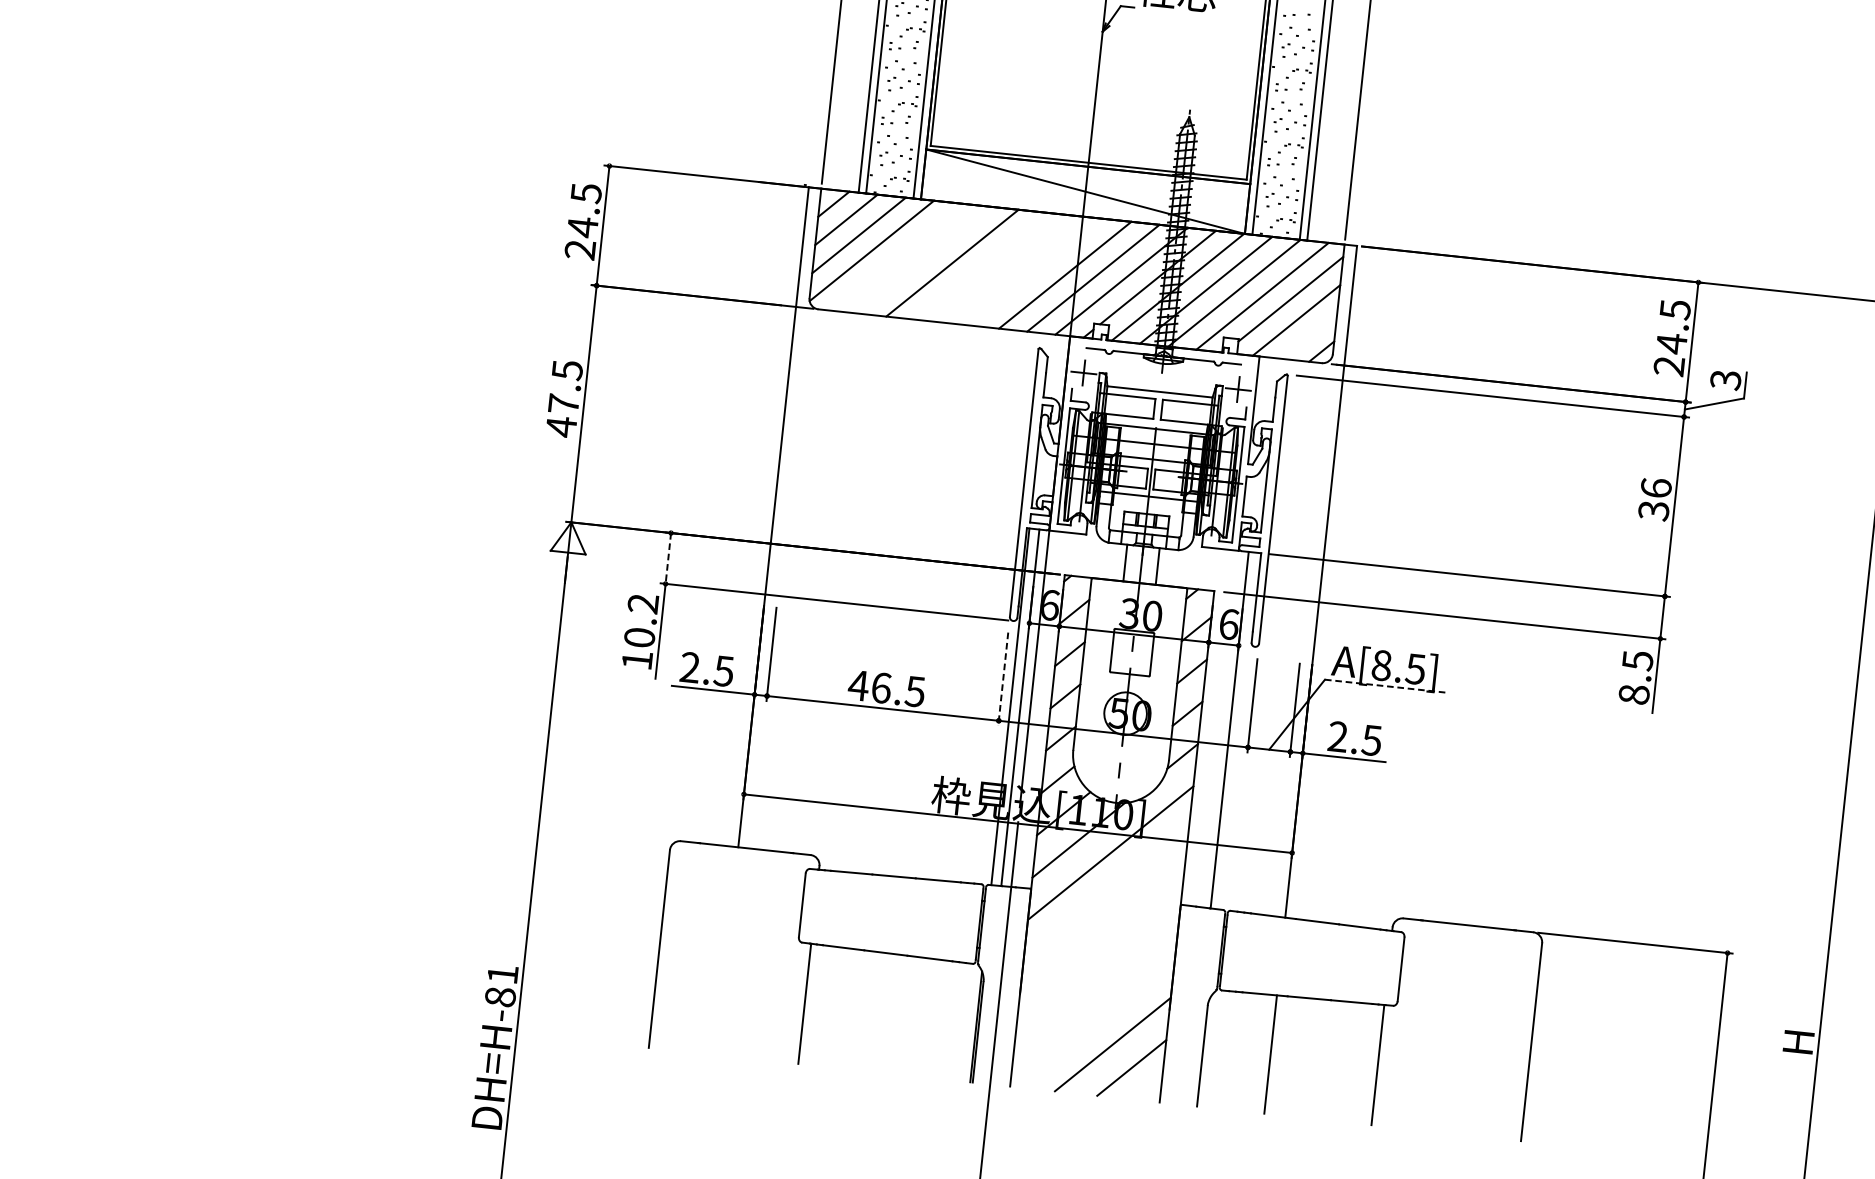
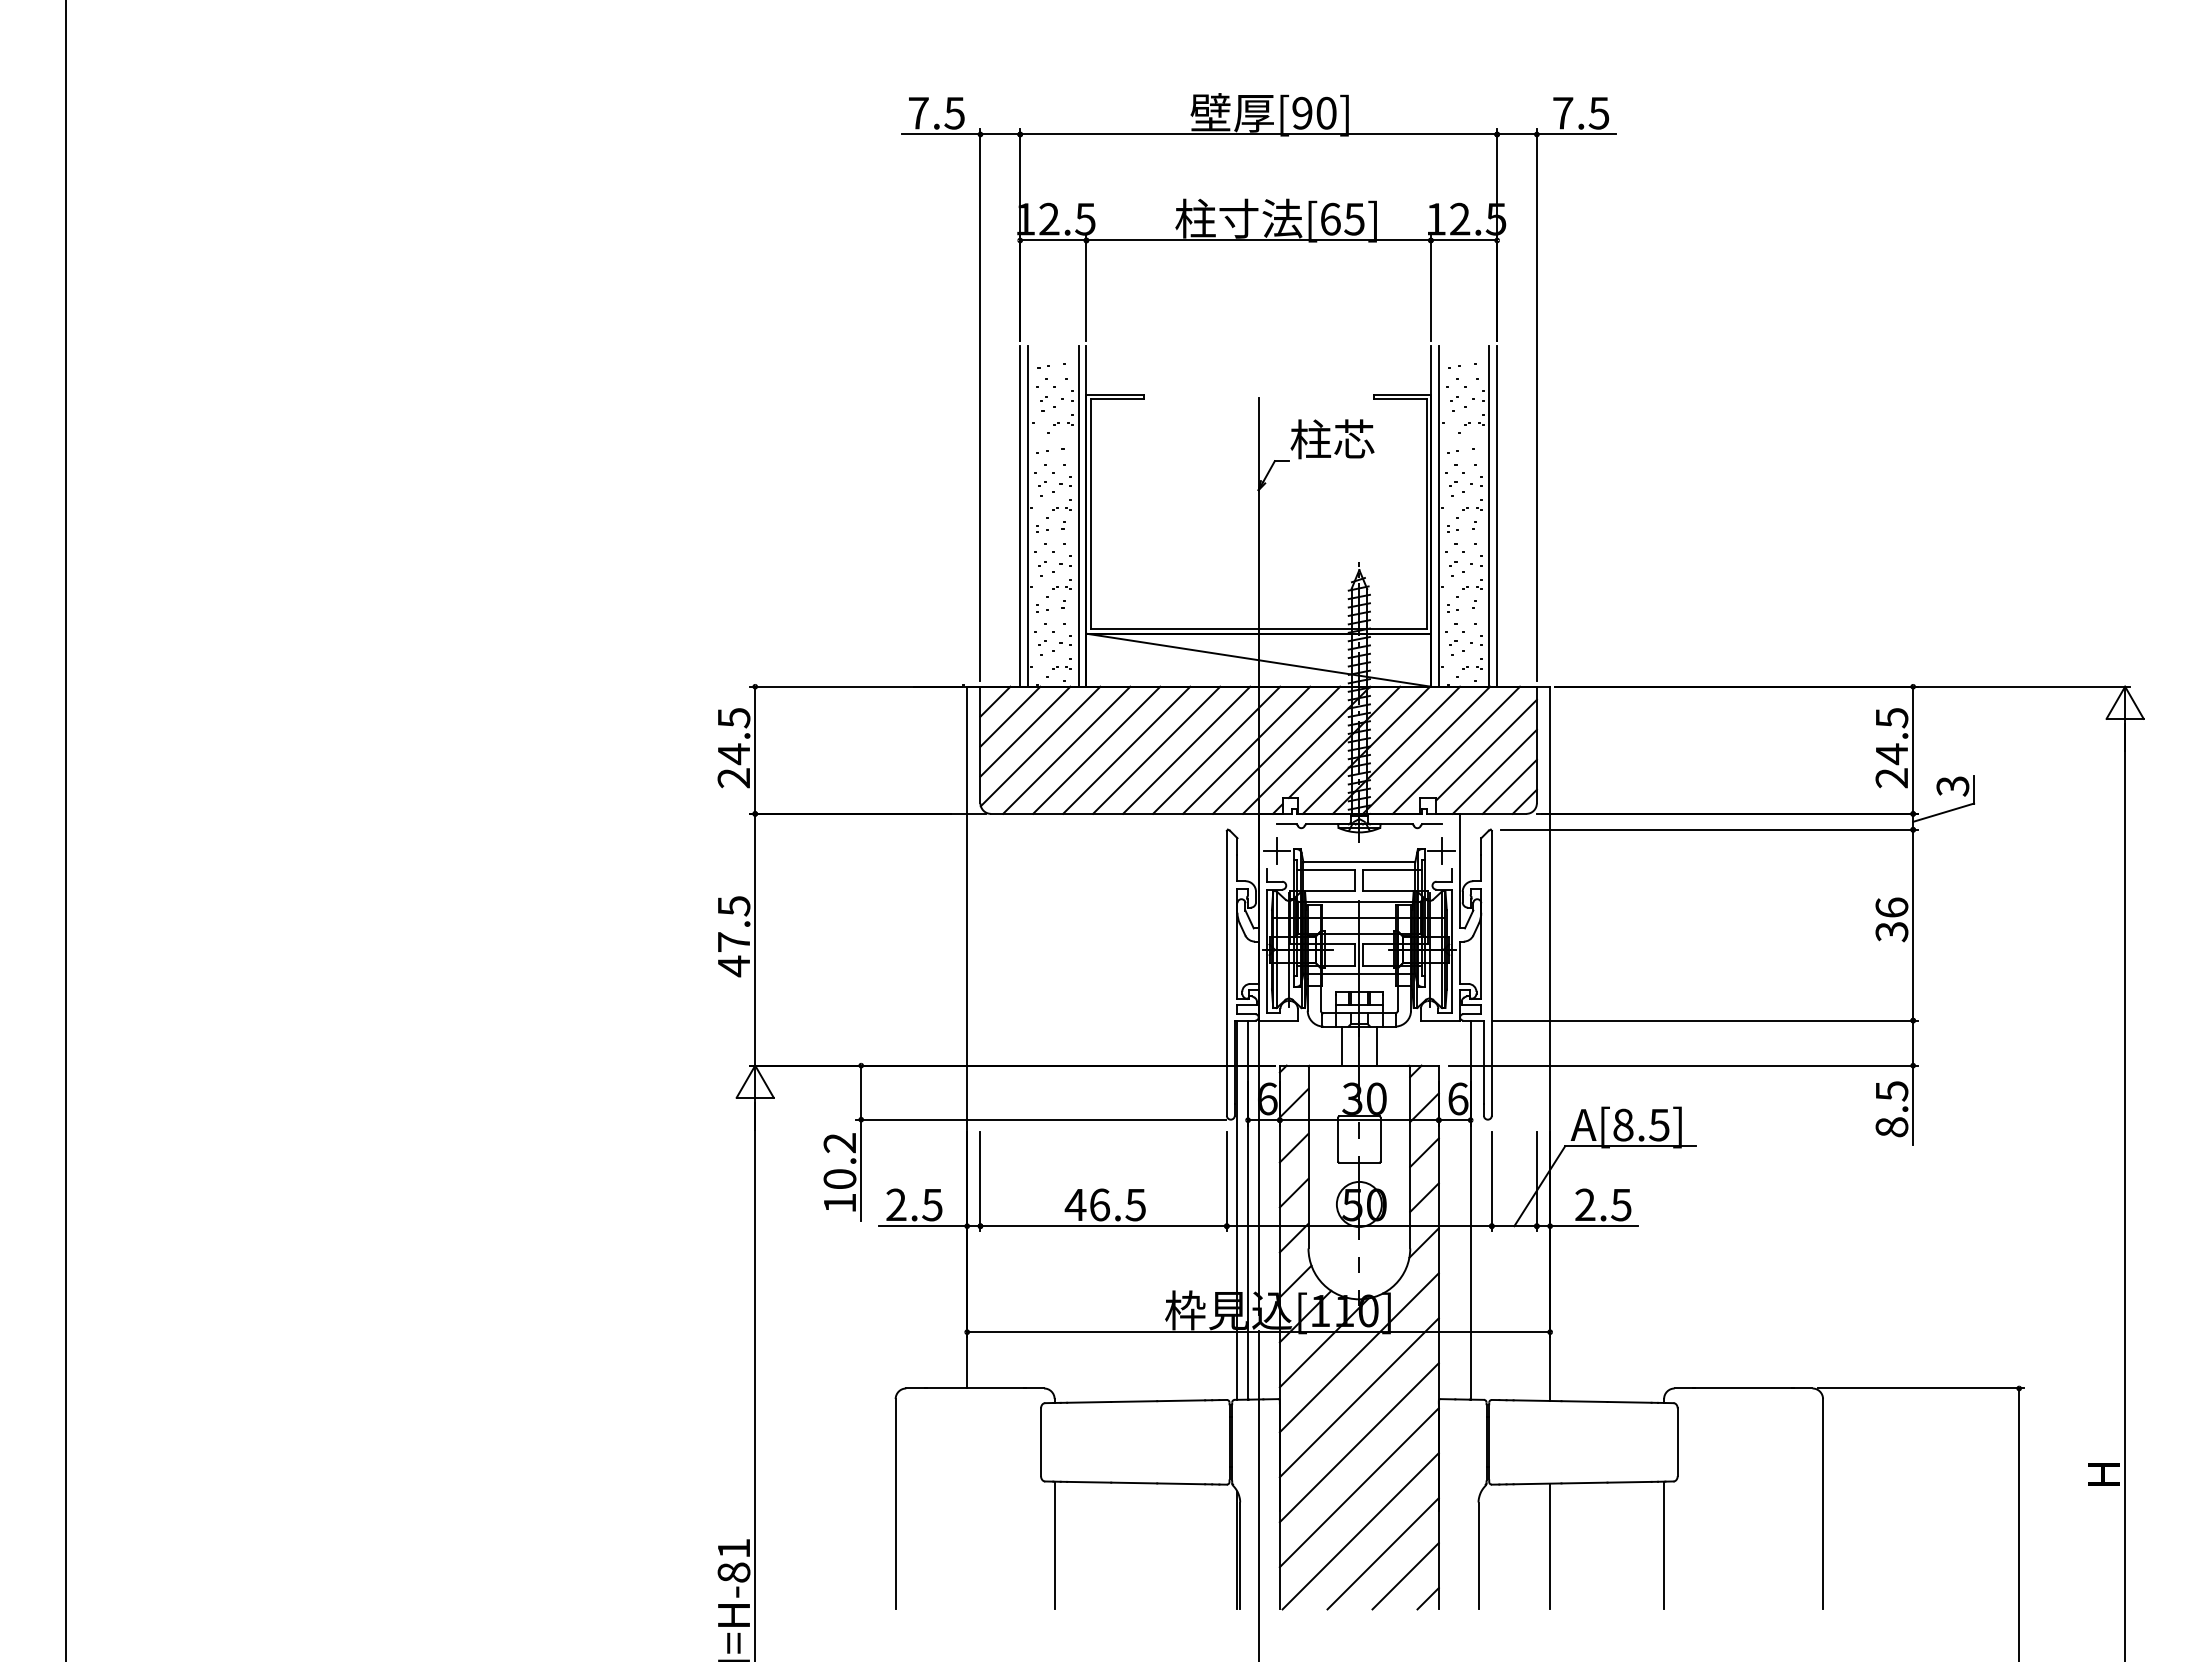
line: (895, 256) -> (1066, 749), added
line: (924, 259) -> (1096, 749), added
line: (980, 265) -> (1156, 749), added
line: (1008, 268) -> (1186, 749), added
line: (1036, 271) -> (1216, 749), added
line: (1308, 335) -> (1509, 786), added
line: (668, 559) -> (861, 1093), dashed -> solid
line: (1002, 678) -> (1226, 1181), dashed -> solid
line: (1386, 686) -> (1630, 1146), dashed -> solid
line: (1105, 895) -> (1358, 1397), added
line: (1100, 937) -> (1358, 1442), added
line: (1096, 979) -> (1358, 1487), added
line: (1093, 1021) -> (1360, 1531), added
line: (1150, 1091) -> (1427, 1598), added

